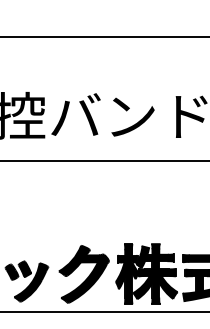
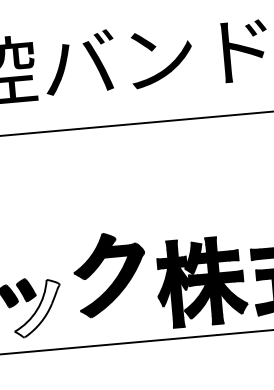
part: (83, 274) -> (109, 274), moved
fill: (31, 282) -> (37, 308), removed

